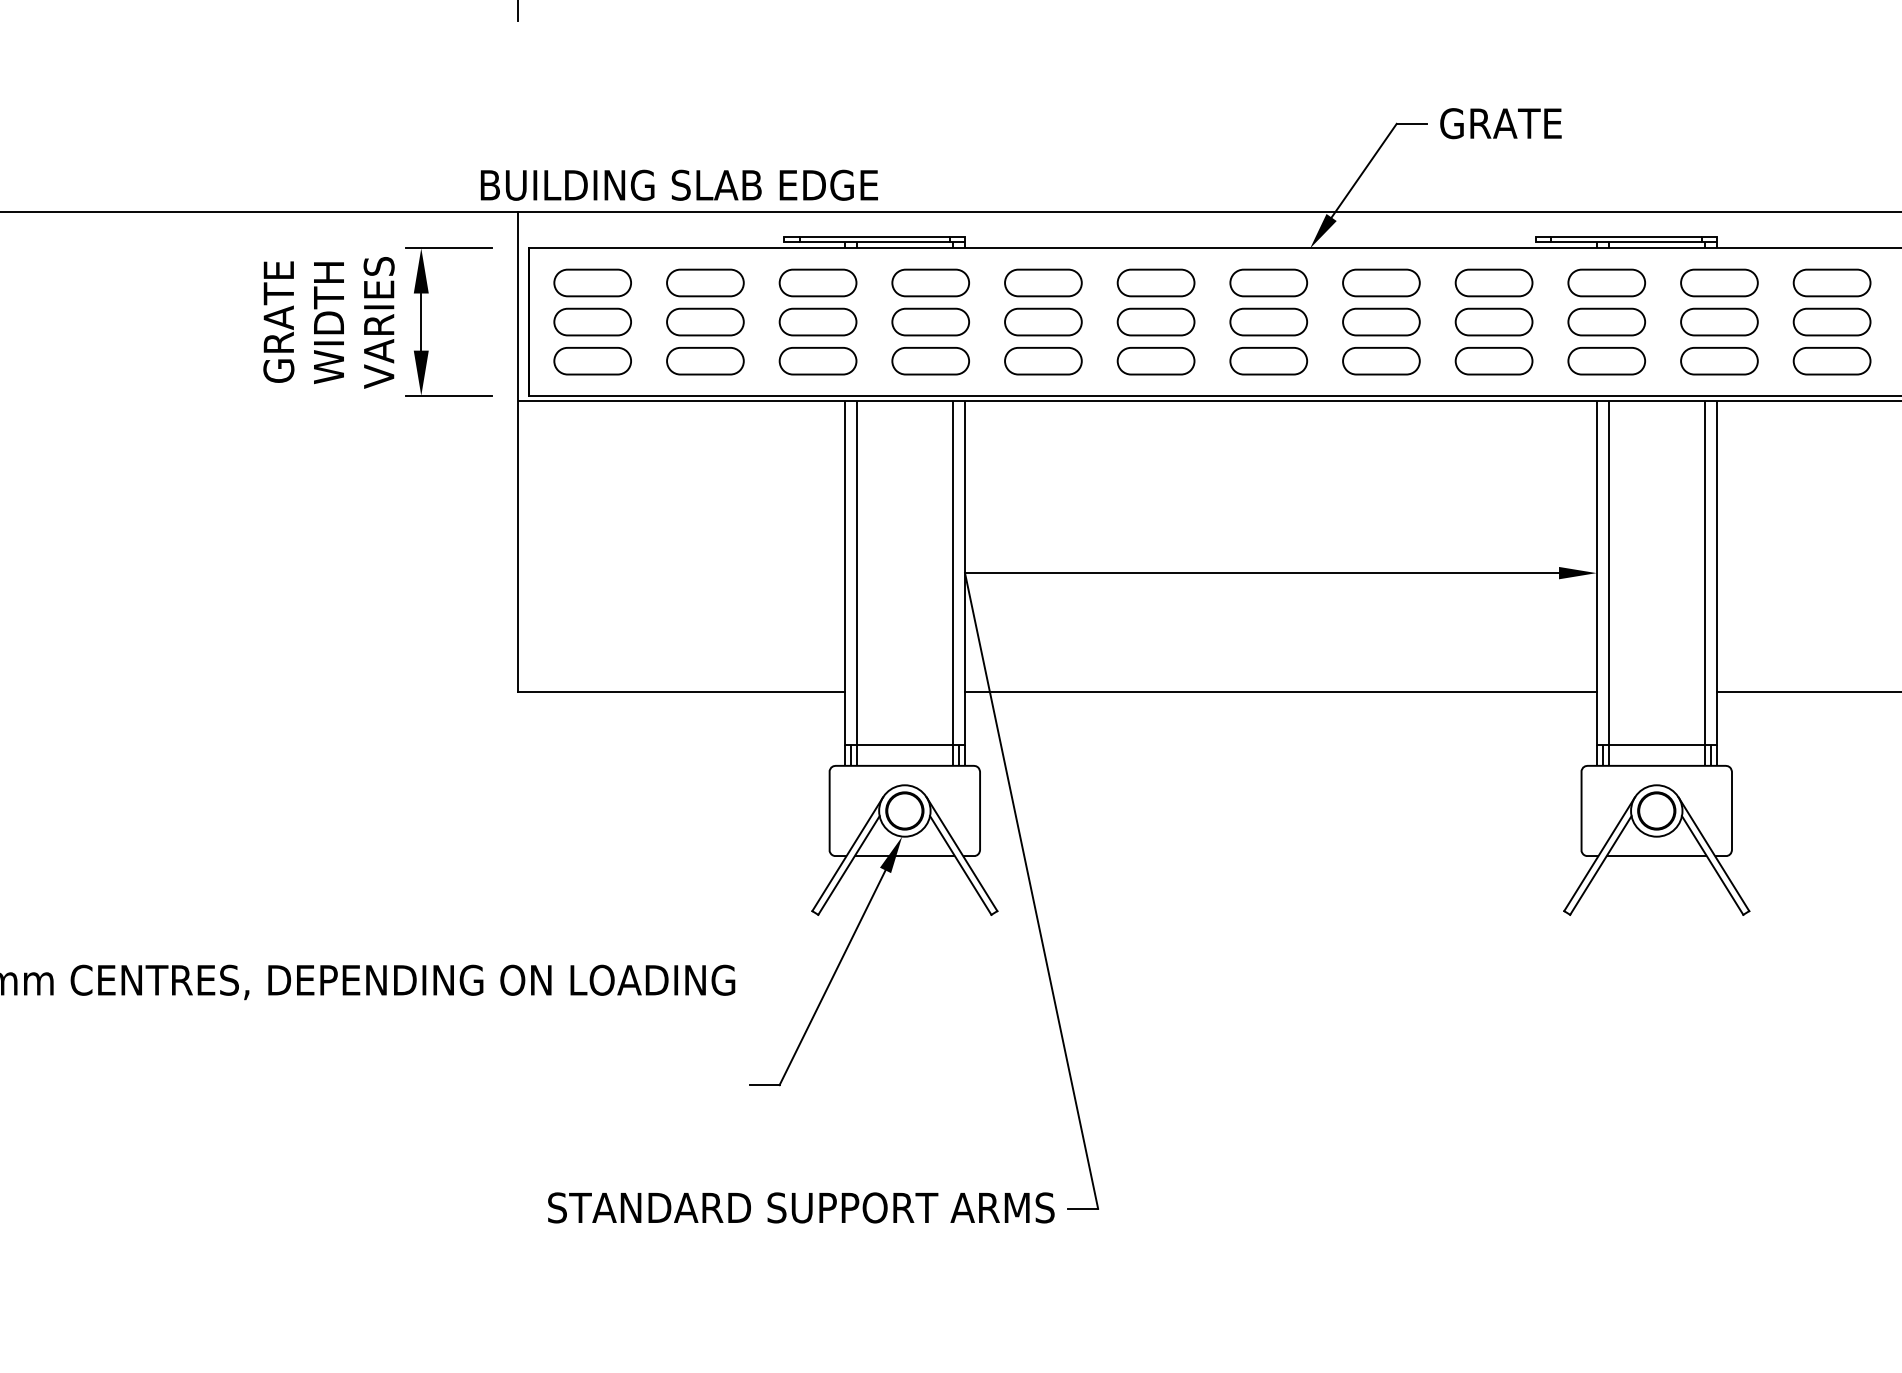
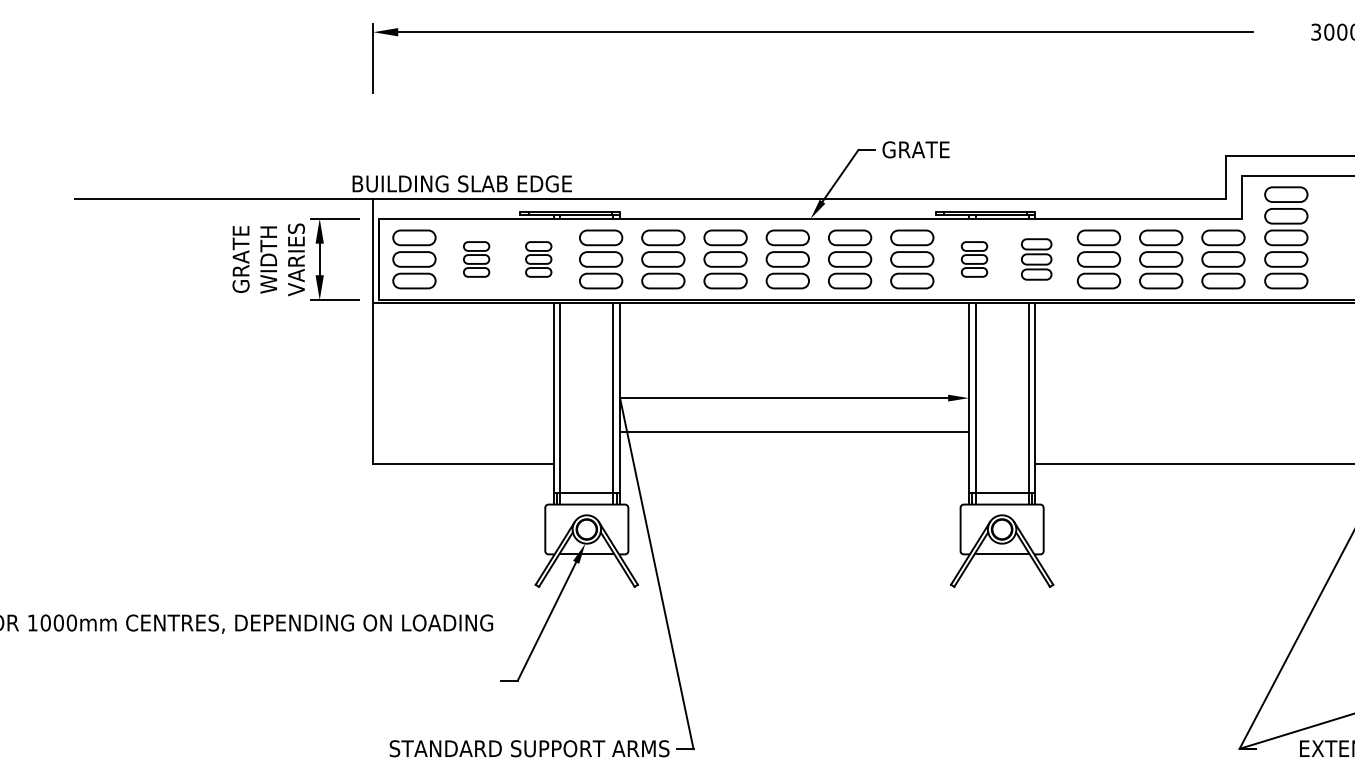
part: (705, 322) -> (476, 259), size x0.6
part: (817, 322) -> (538, 259), size x0.6
part: (1606, 322) -> (974, 259), size x0.6
part: (1718, 322) -> (1036, 259), size x0.7
line: (1280, 691) -> (794, 431), moved

